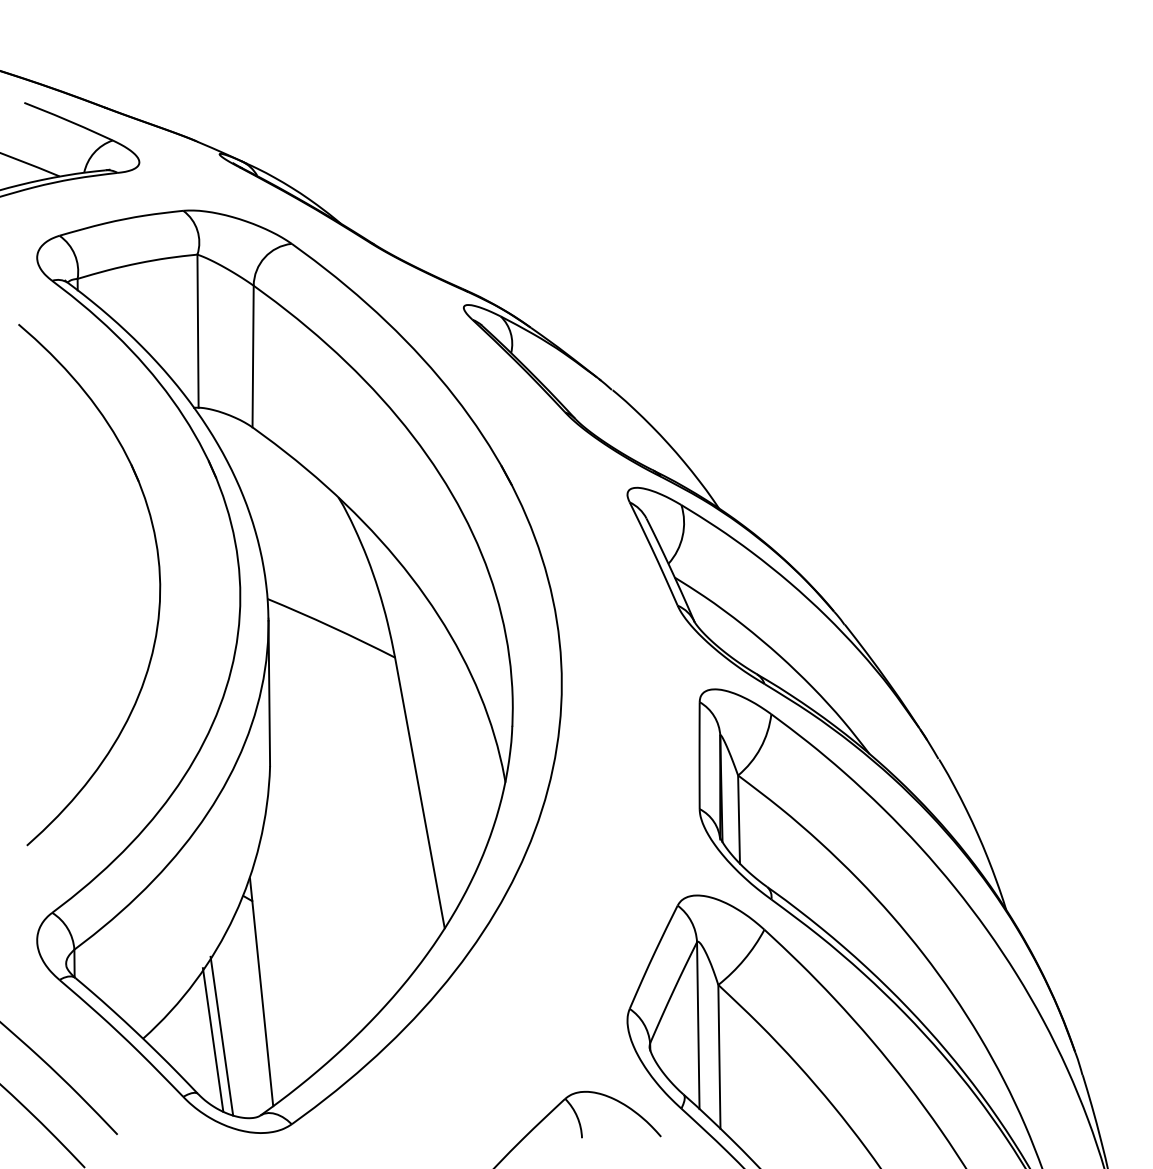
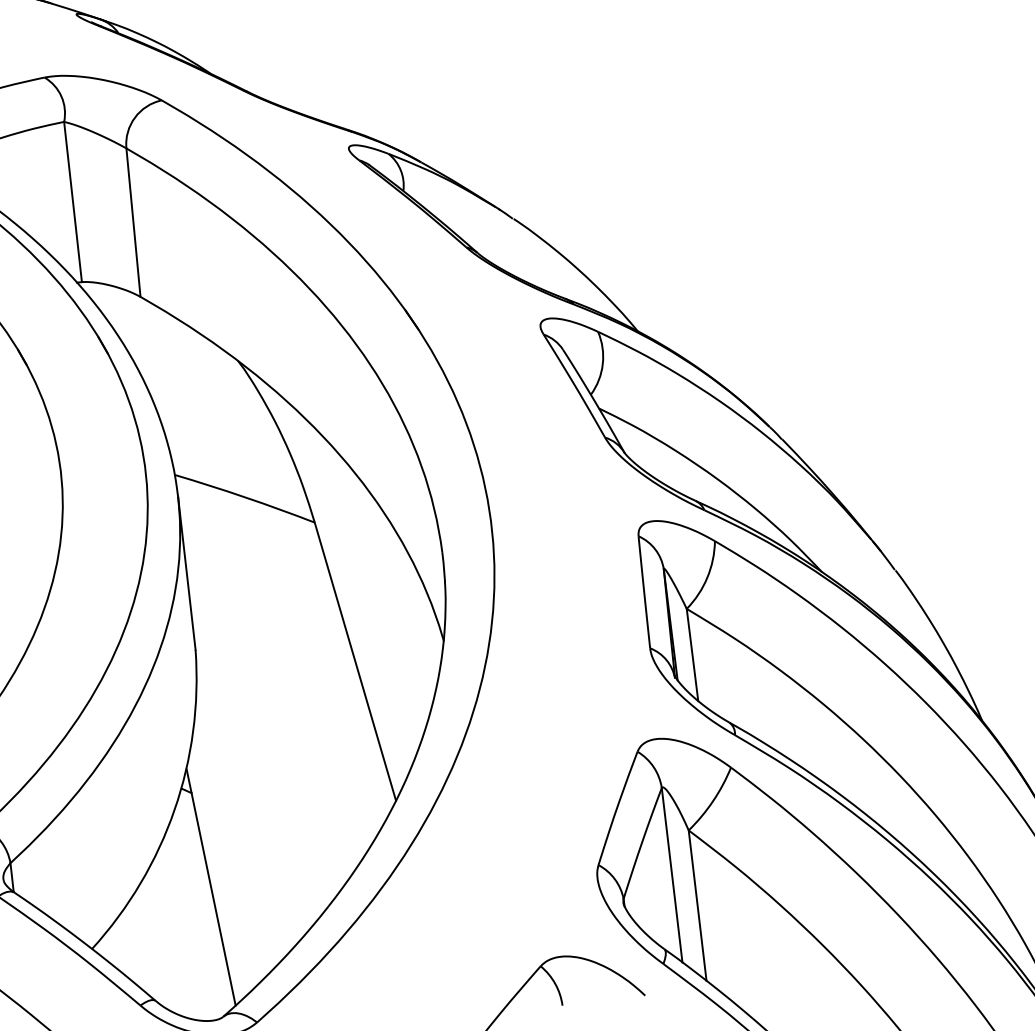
line: (221, 1035) -> (173, 937), removed
line: (212, 1039) -> (164, 942), removed

